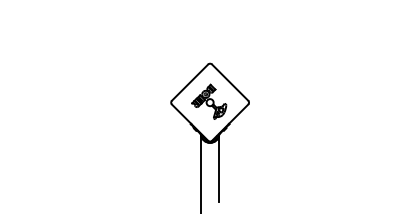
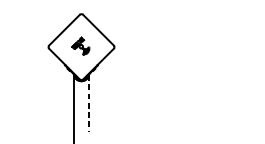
part: (209, 101) -> (80, 46), size x0.6
line: (219, 168) -> (89, 102), solid -> dashed

